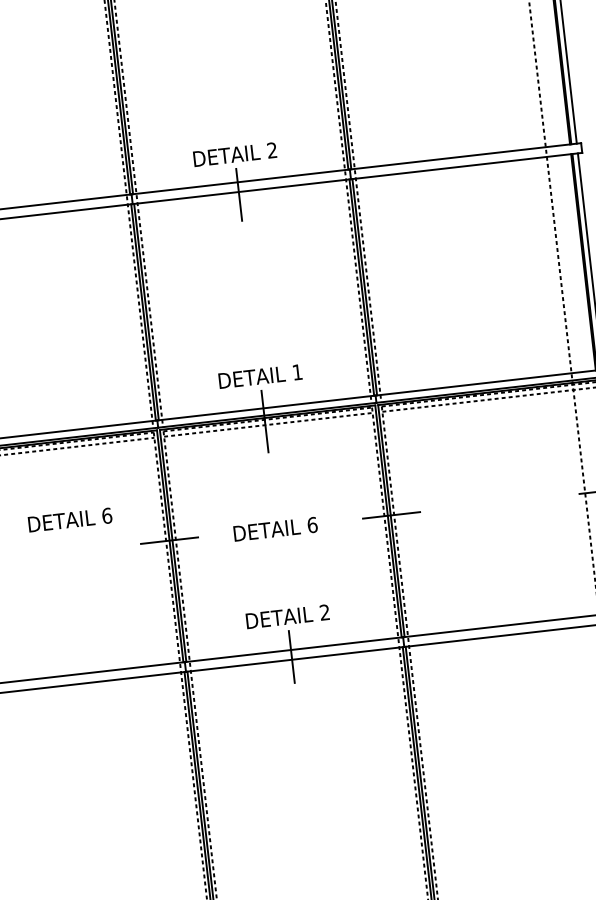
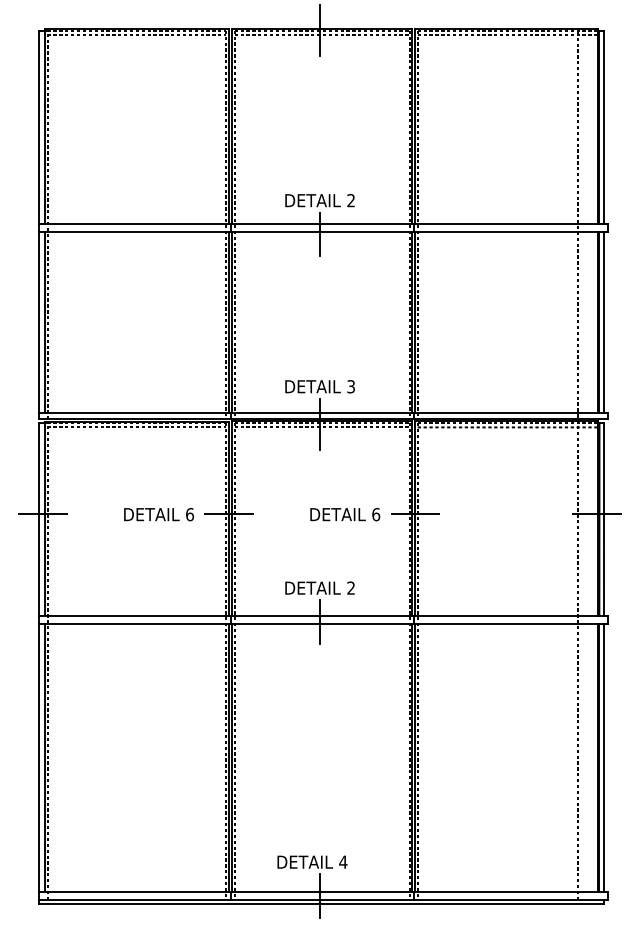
text: (296, 372) -> (350, 386), 1 -> 3
text: (70, 519) -> (159, 514), moved
text: (275, 529) -> (345, 514), moved

